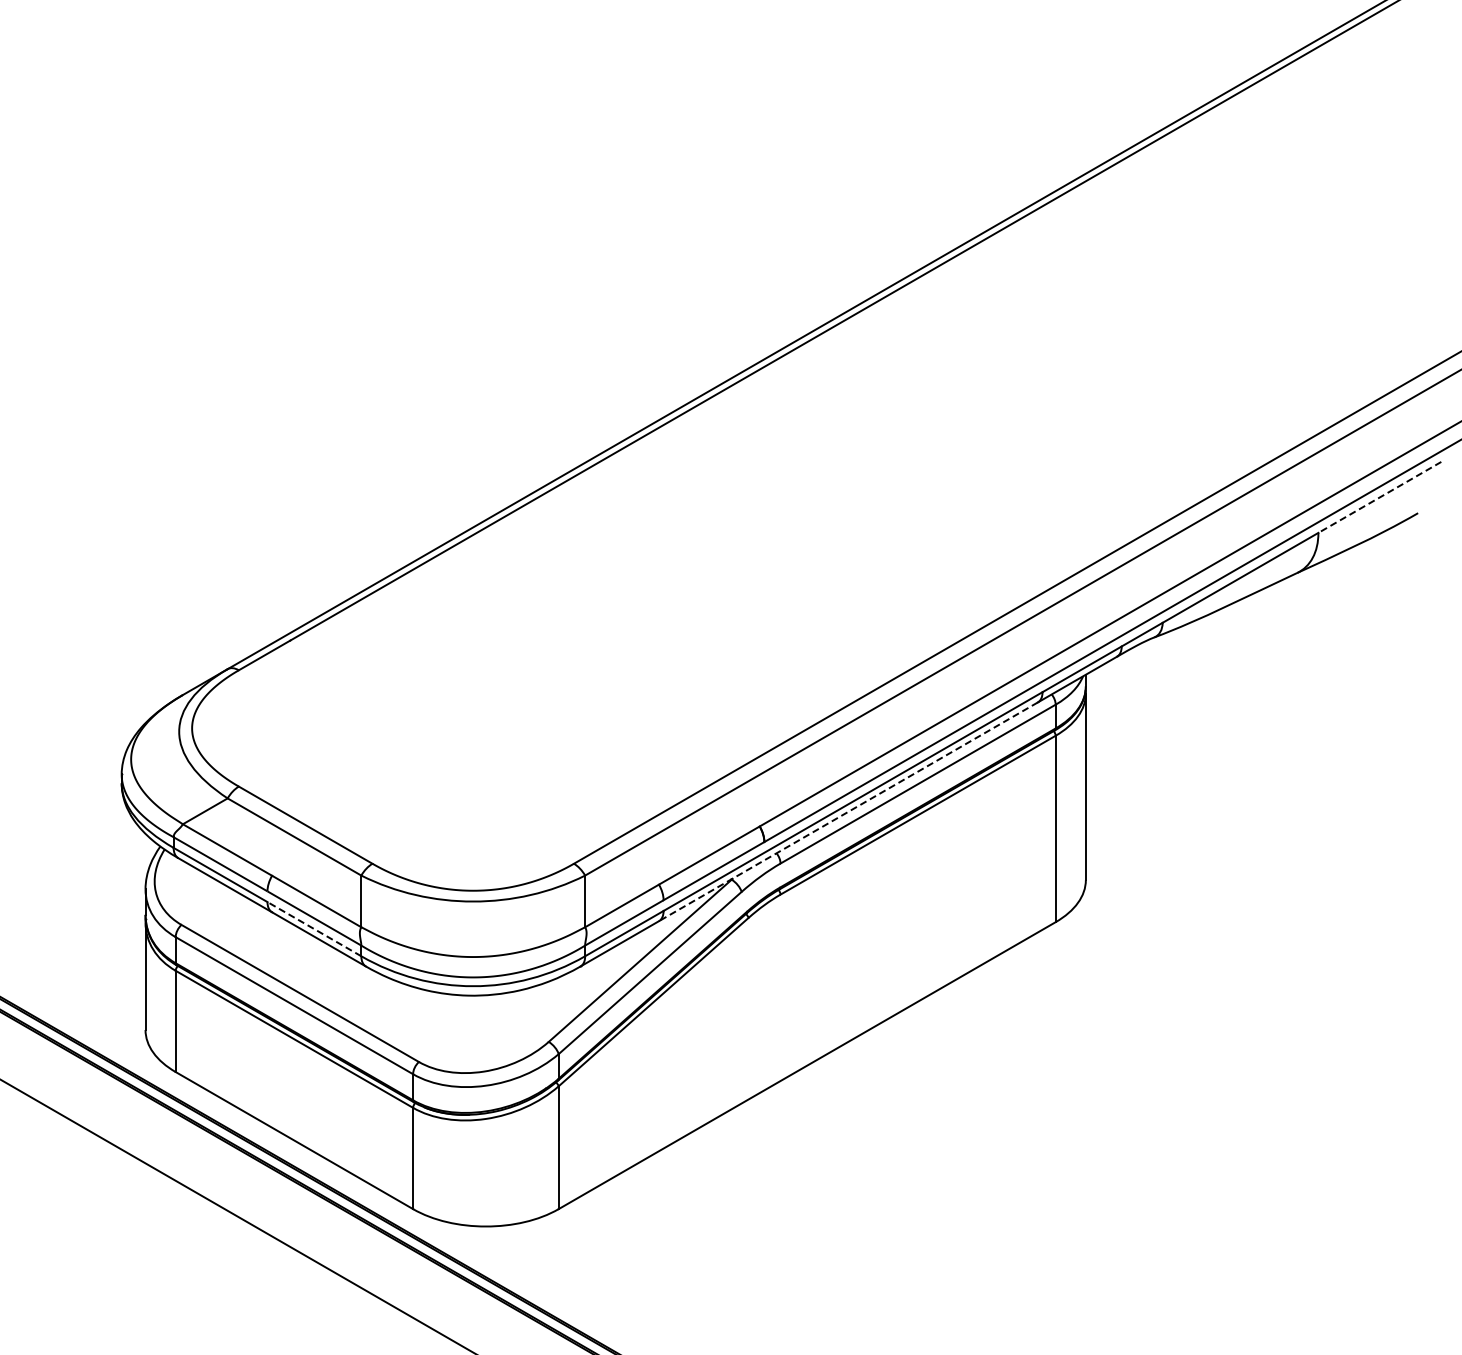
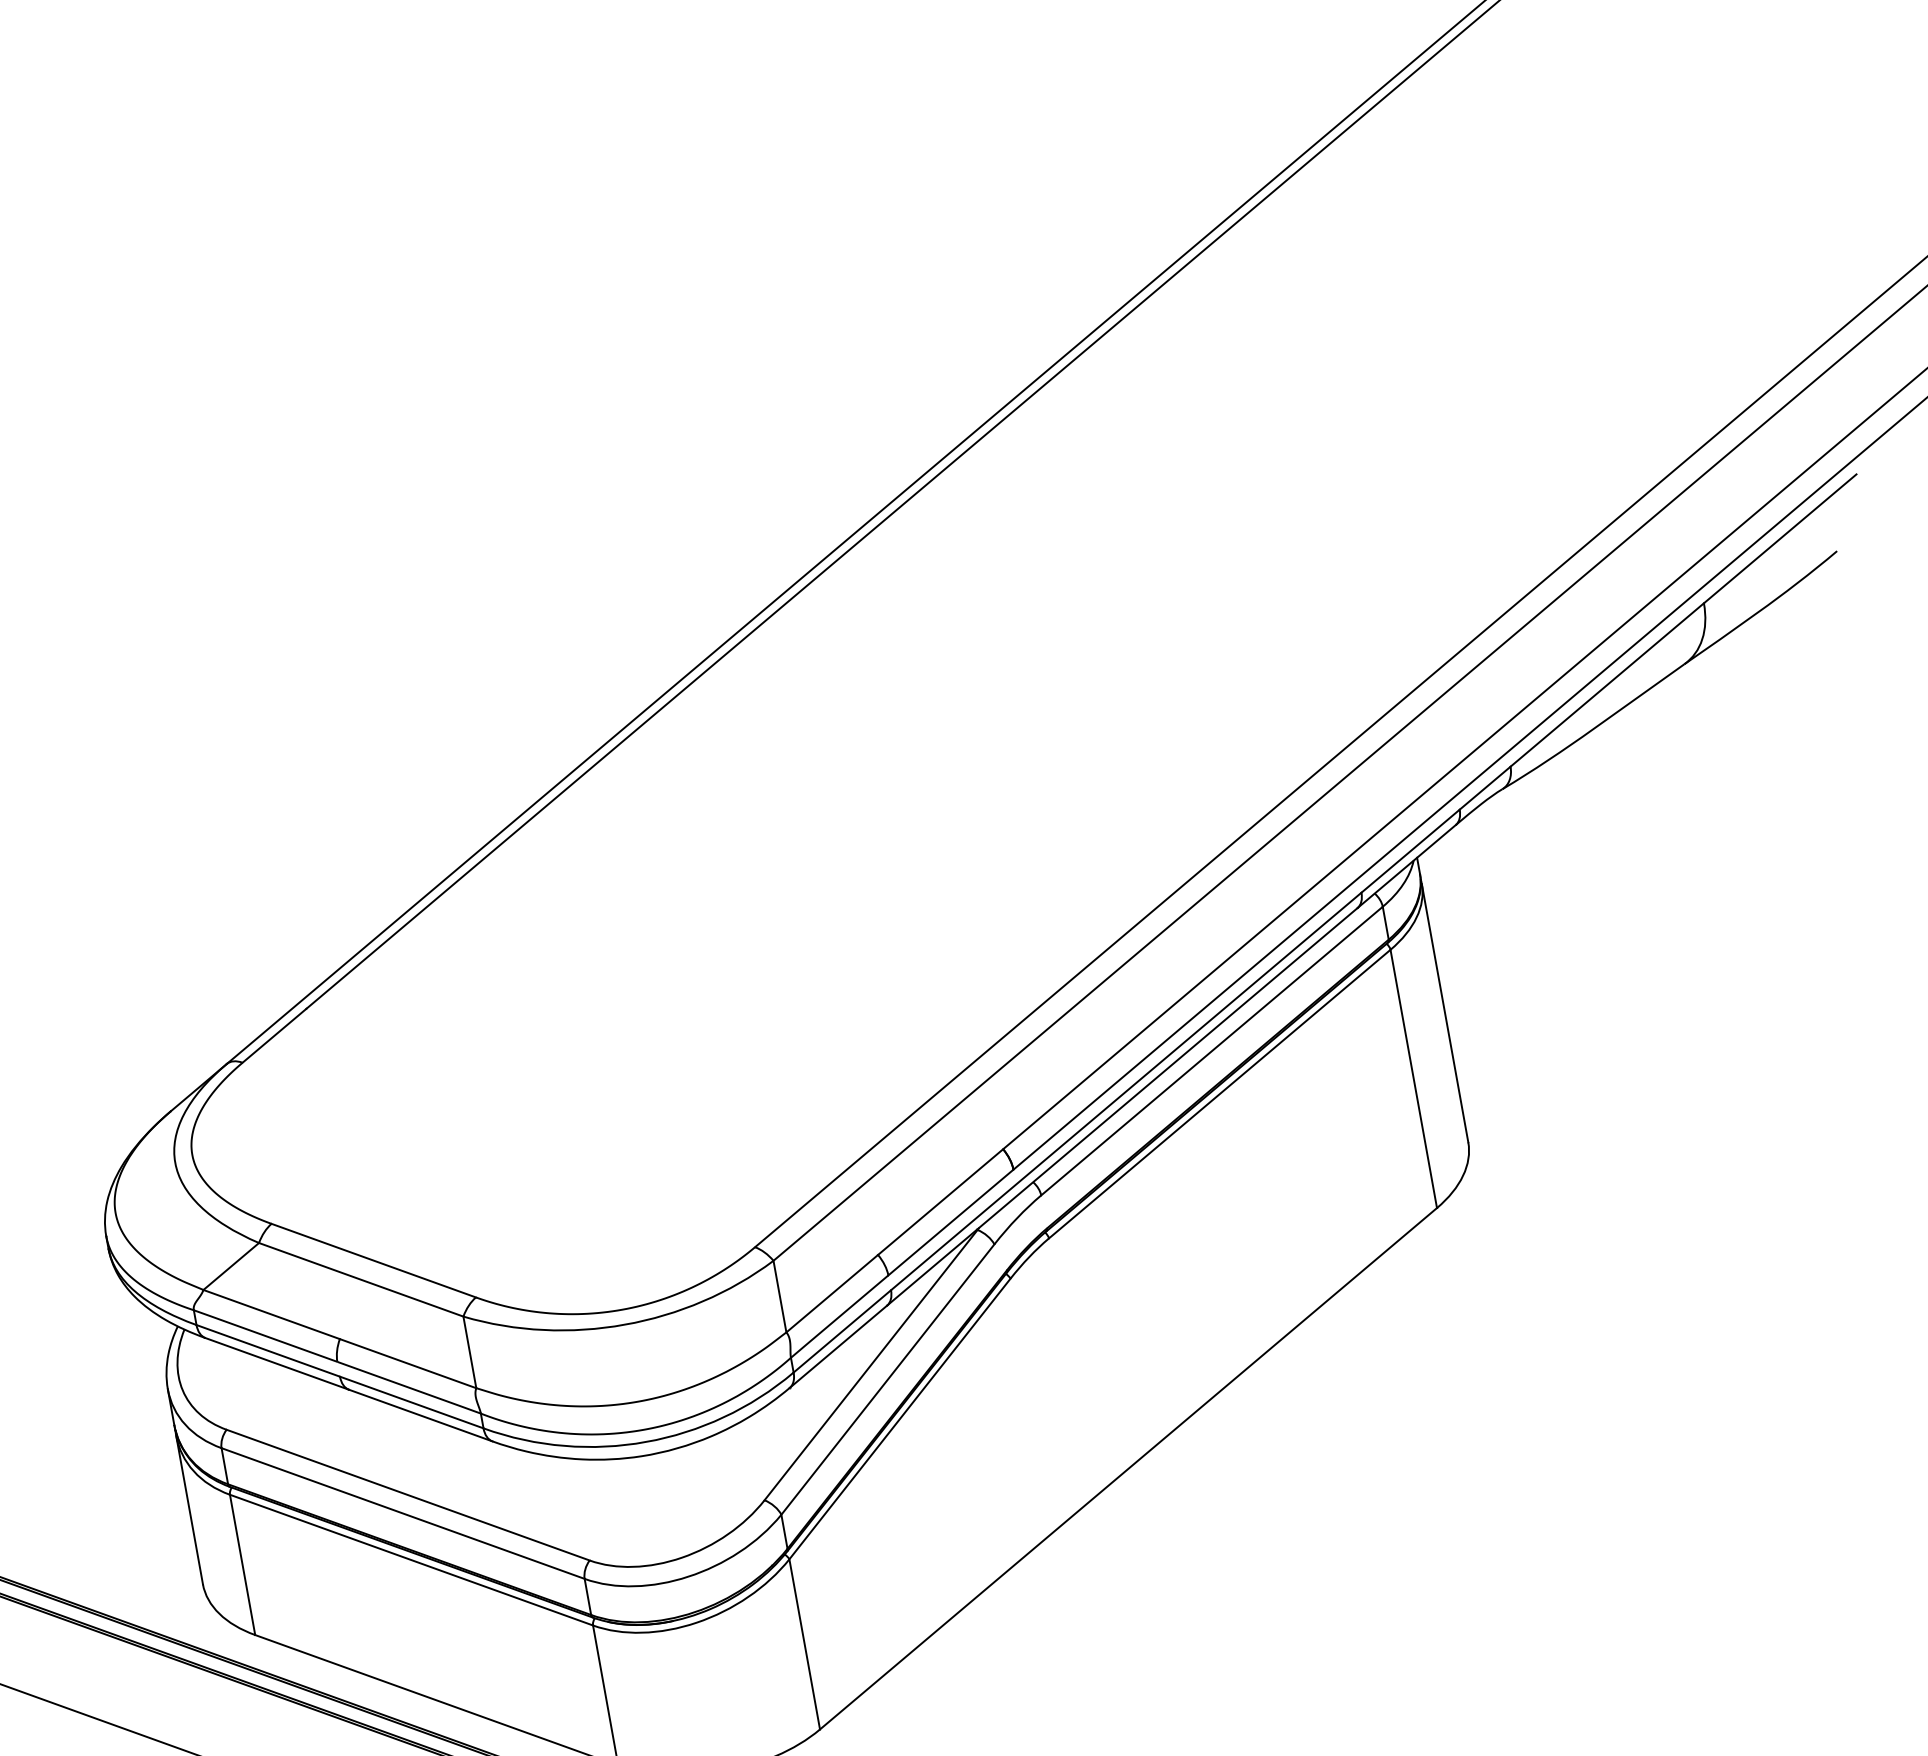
line: (1379, 497) -> (1779, 539), dashed -> solid
line: (848, 811) -> (1122, 1106), dashed -> solid
line: (313, 928) -> (410, 1401), dashed -> solid

